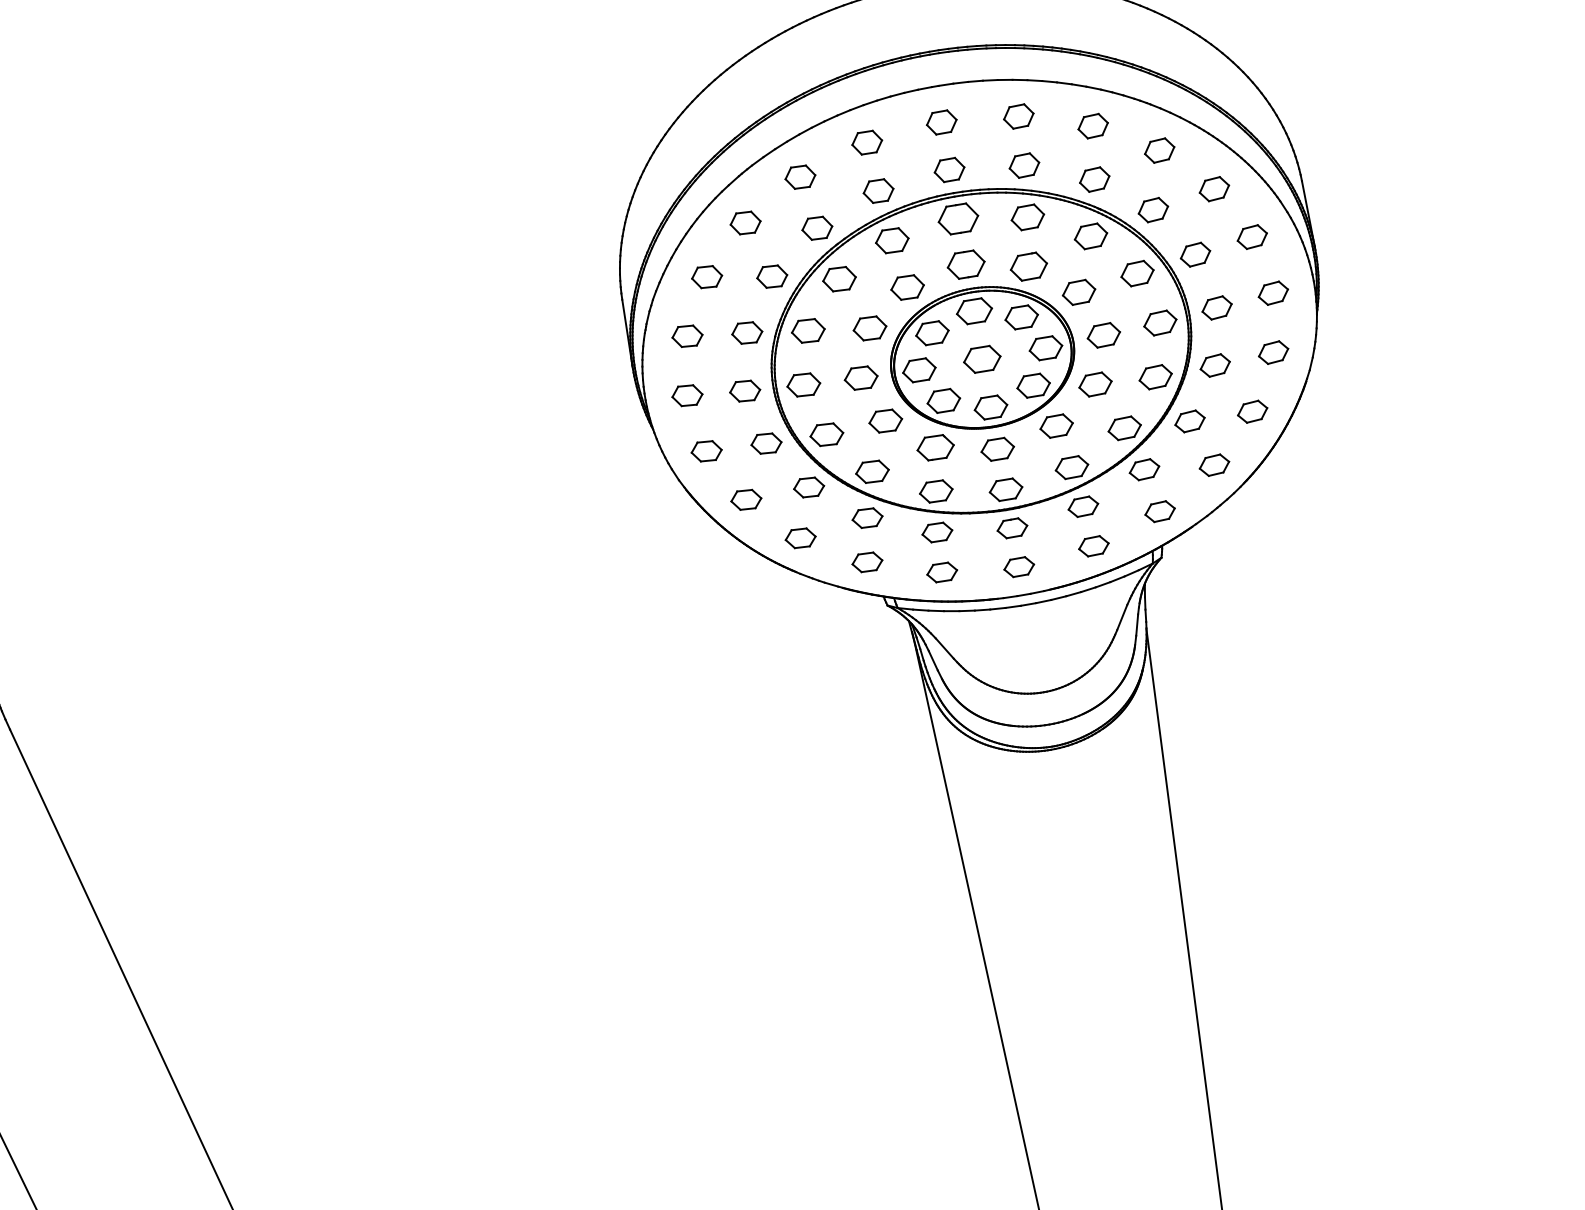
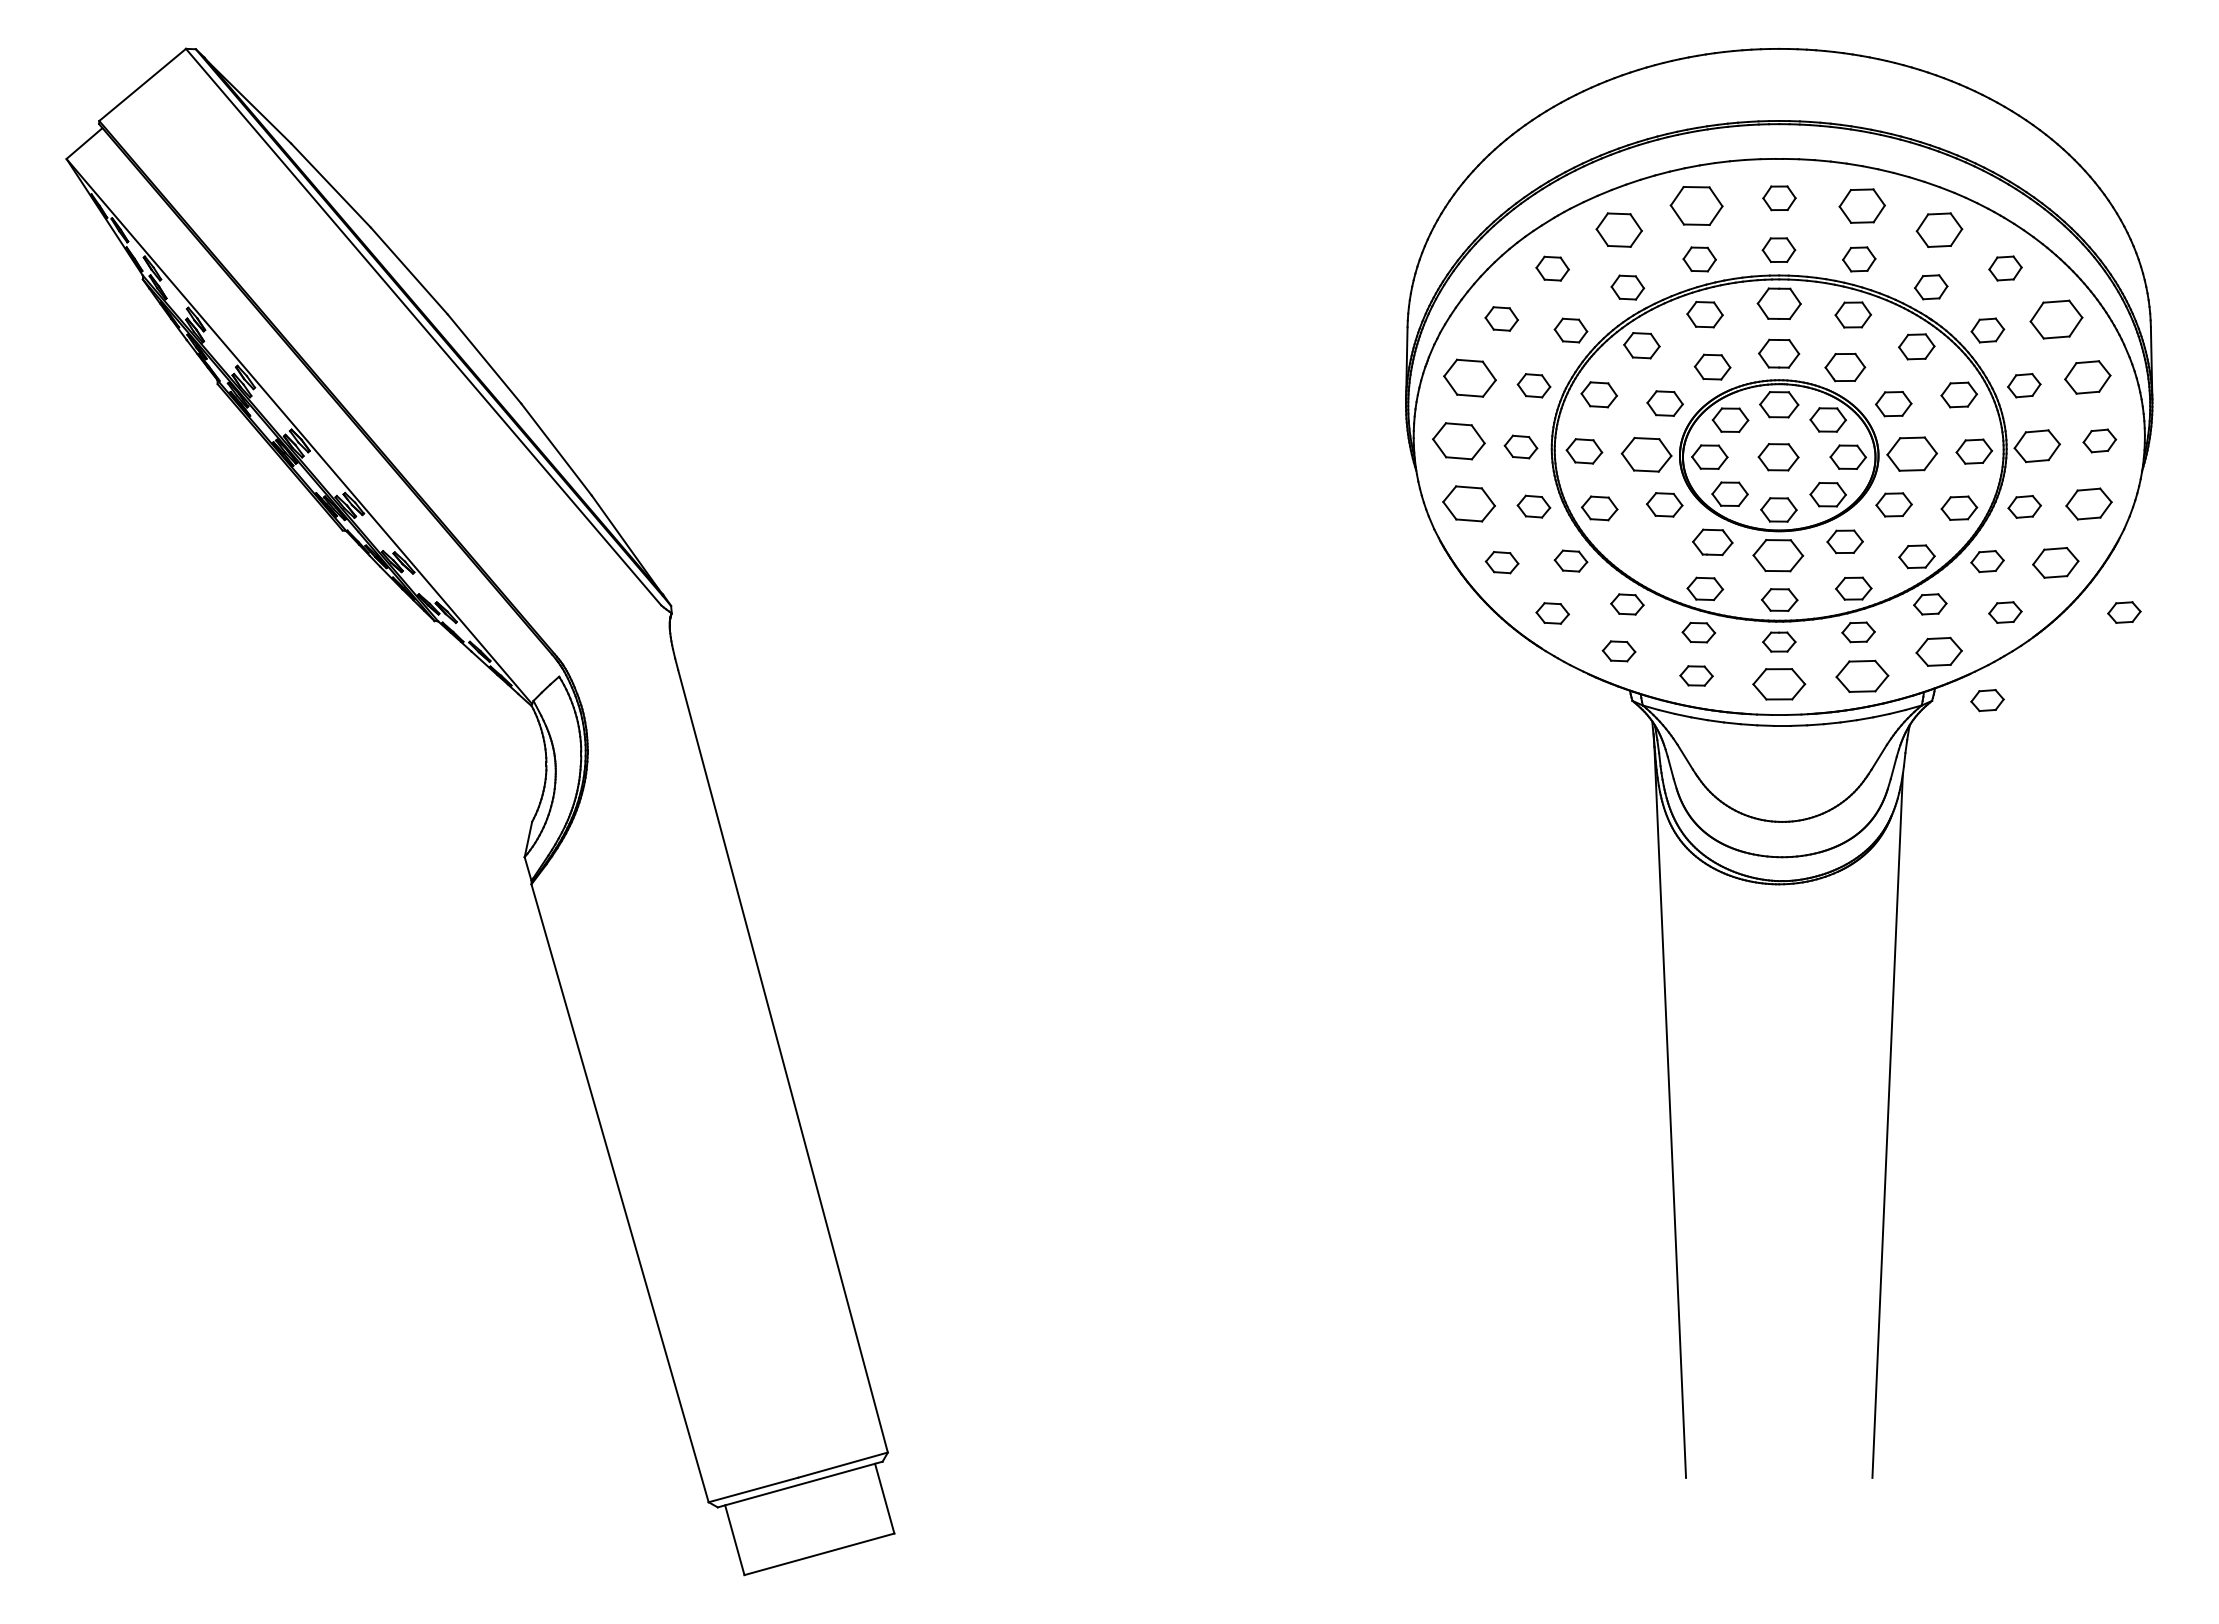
part: (1018, 116) -> (1862, 206), size x1.4
part: (1093, 126) -> (1939, 230), size x1.4
part: (867, 142) -> (1696, 205), size x1.6
part: (800, 177) -> (1619, 230), size x1.4
part: (1214, 189) -> (2056, 319), size x1.6
part: (1252, 237) -> (2087, 377), size x1.4
part: (1217, 307) -> (2037, 445), size x1.4
part: (686, 335) -> (1469, 377), size x1.6
part: (1103, 335) -> (1911, 454), size x1.4
part: (1273, 352) -> (2088, 503), size x1.4
part: (861, 377) -> (1646, 454), size x1.4
part: (686, 395) -> (1458, 440), size x1.6
part: (1252, 411) -> (2055, 562), size x1.4
part: (1323, 446) -> (2124, 612), added
part: (997, 449) -> (1778, 555), size x1.4
part: (706, 451) -> (1468, 503), size x1.6
part: (871, 471) -> (1640, 555), removed
part: (1159, 511) -> (1938, 651), size x1.4
part: (1093, 545) -> (1862, 675), size x1.6
part: (1212, 548) -> (1987, 700), added
part: (1019, 567) -> (1779, 684), size x1.6

